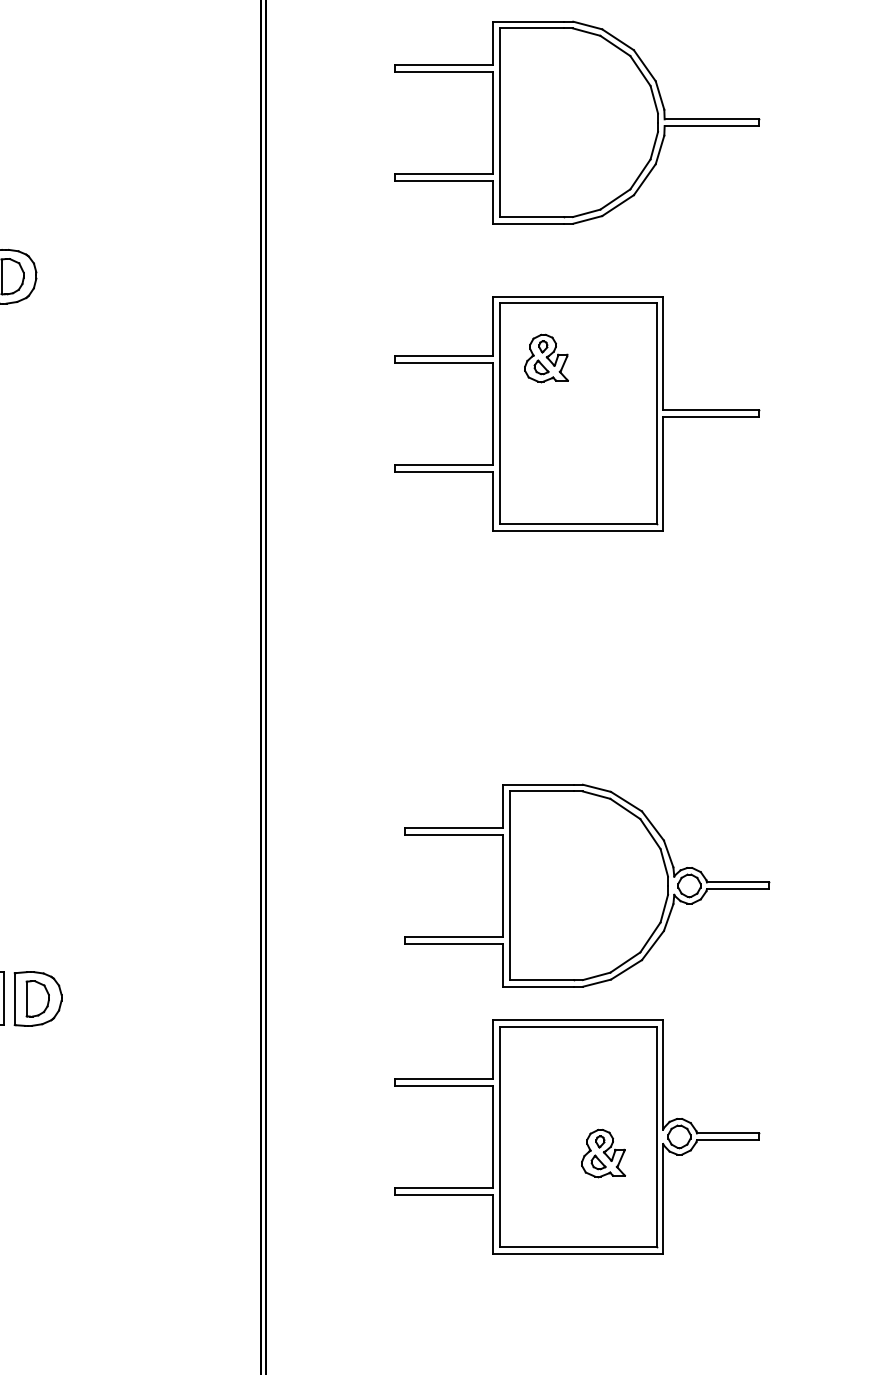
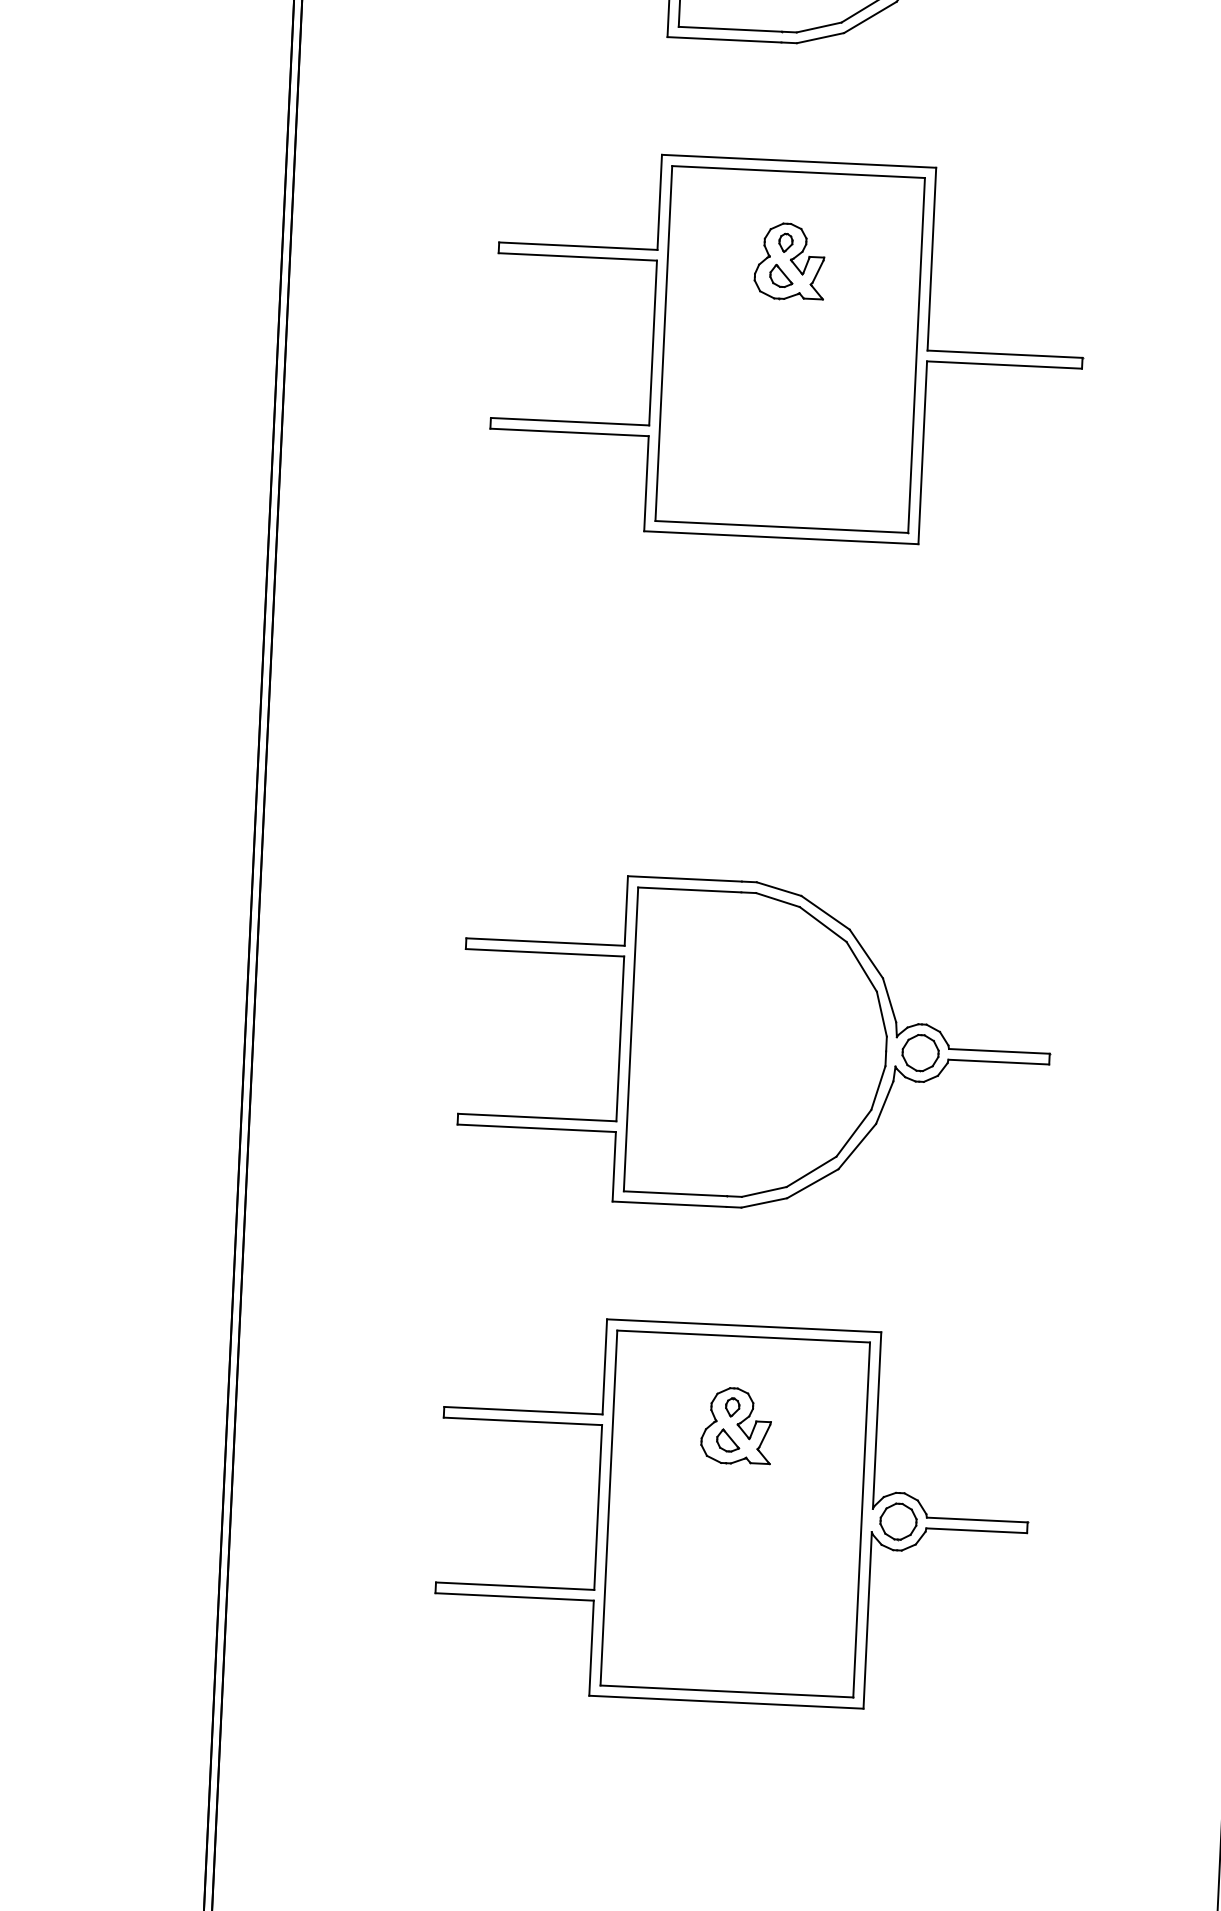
part: (546, 358) -> (790, 262), moved
part: (587, 885) -> (756, 1044), moved
part: (603, 1153) -> (736, 1426), moved

